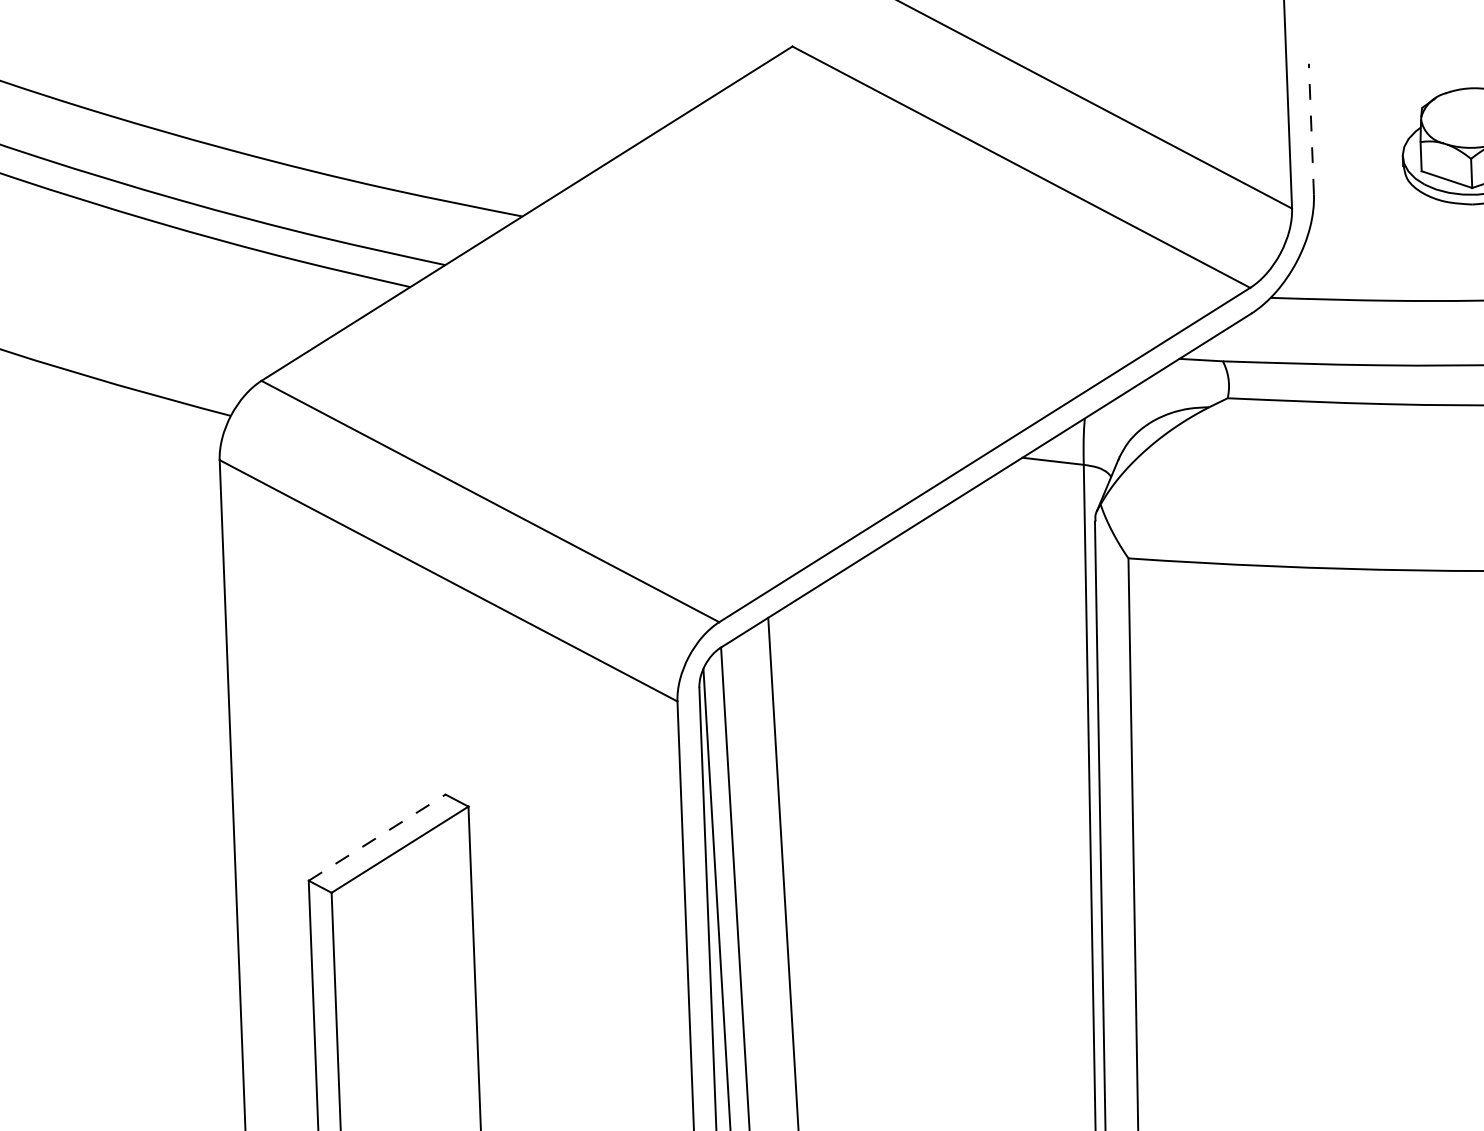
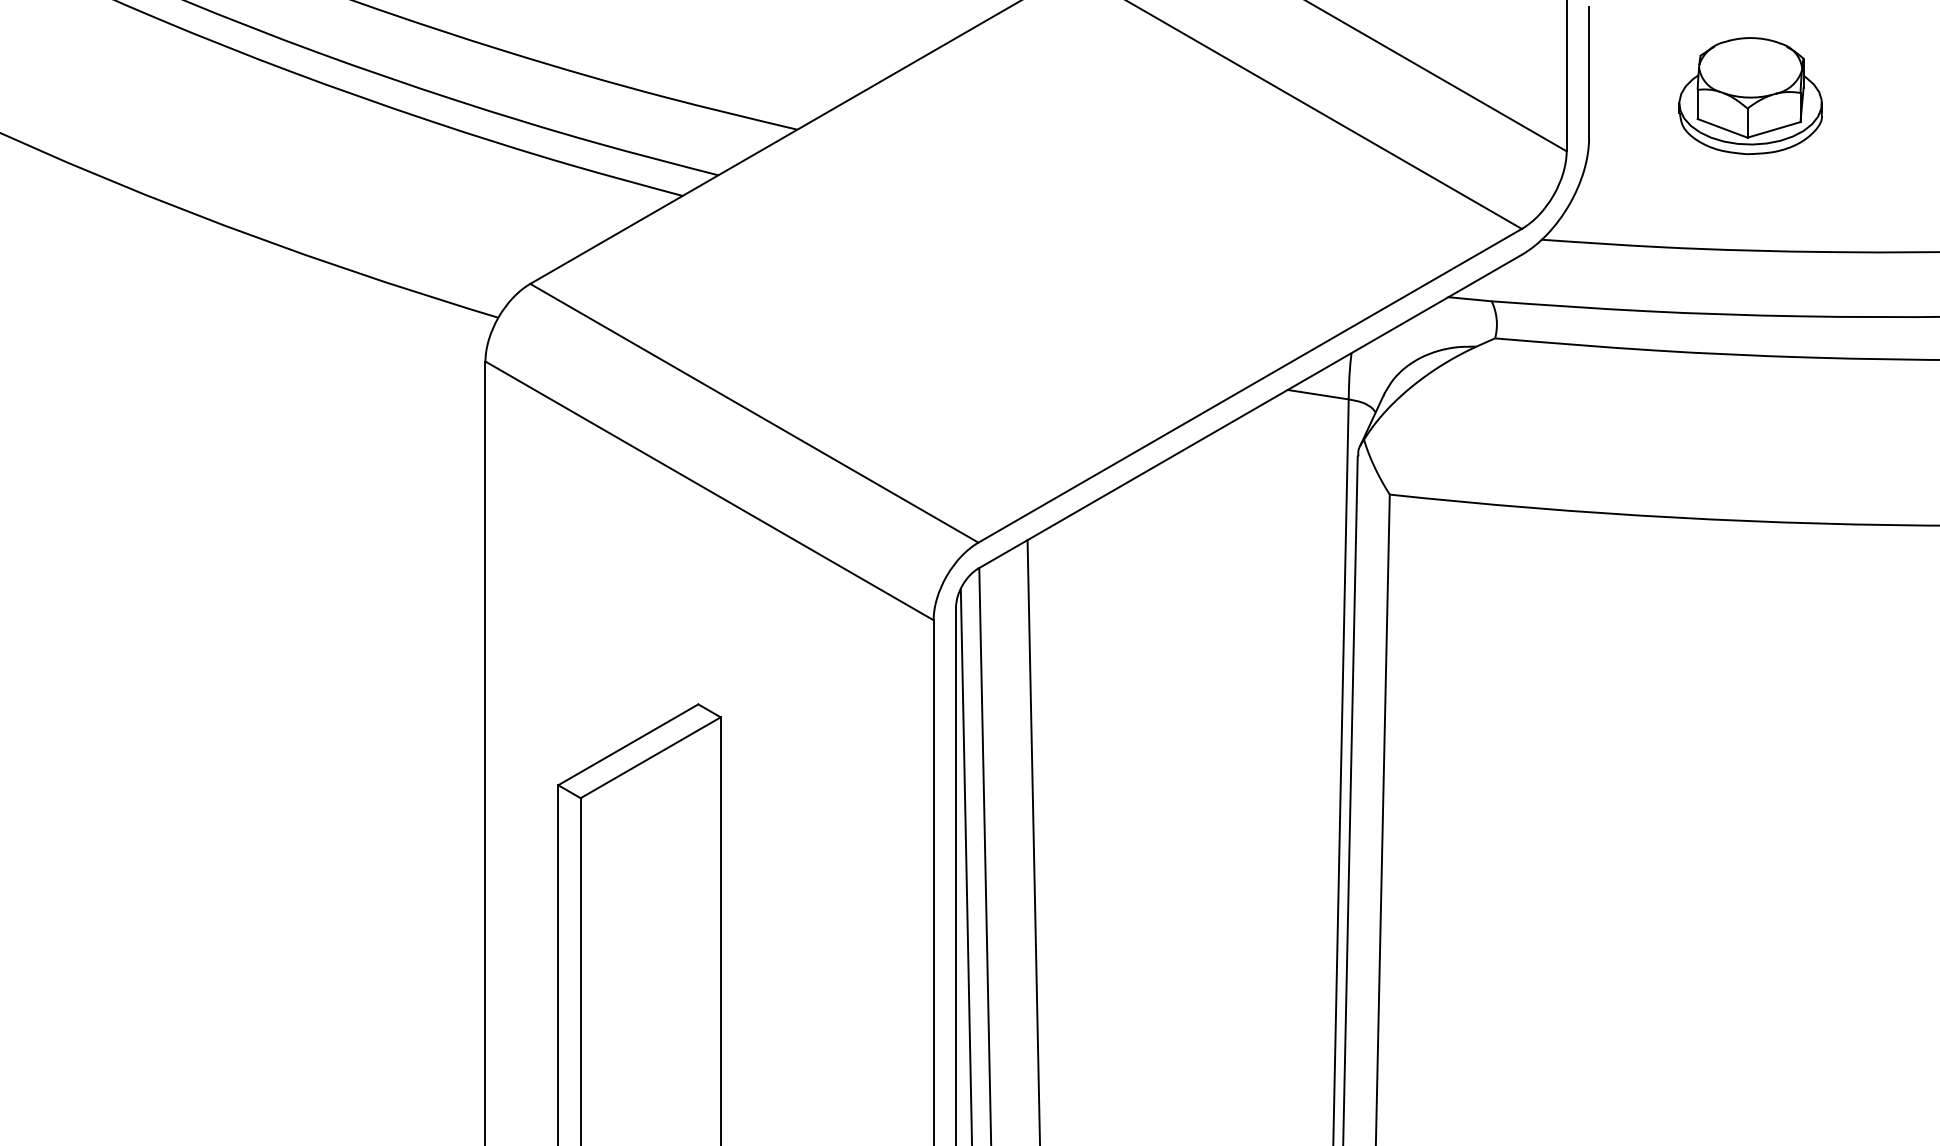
line: (1311, 128) -> (1589, 72), dashed -> solid
line: (377, 837) -> (628, 744), dashed -> solid

